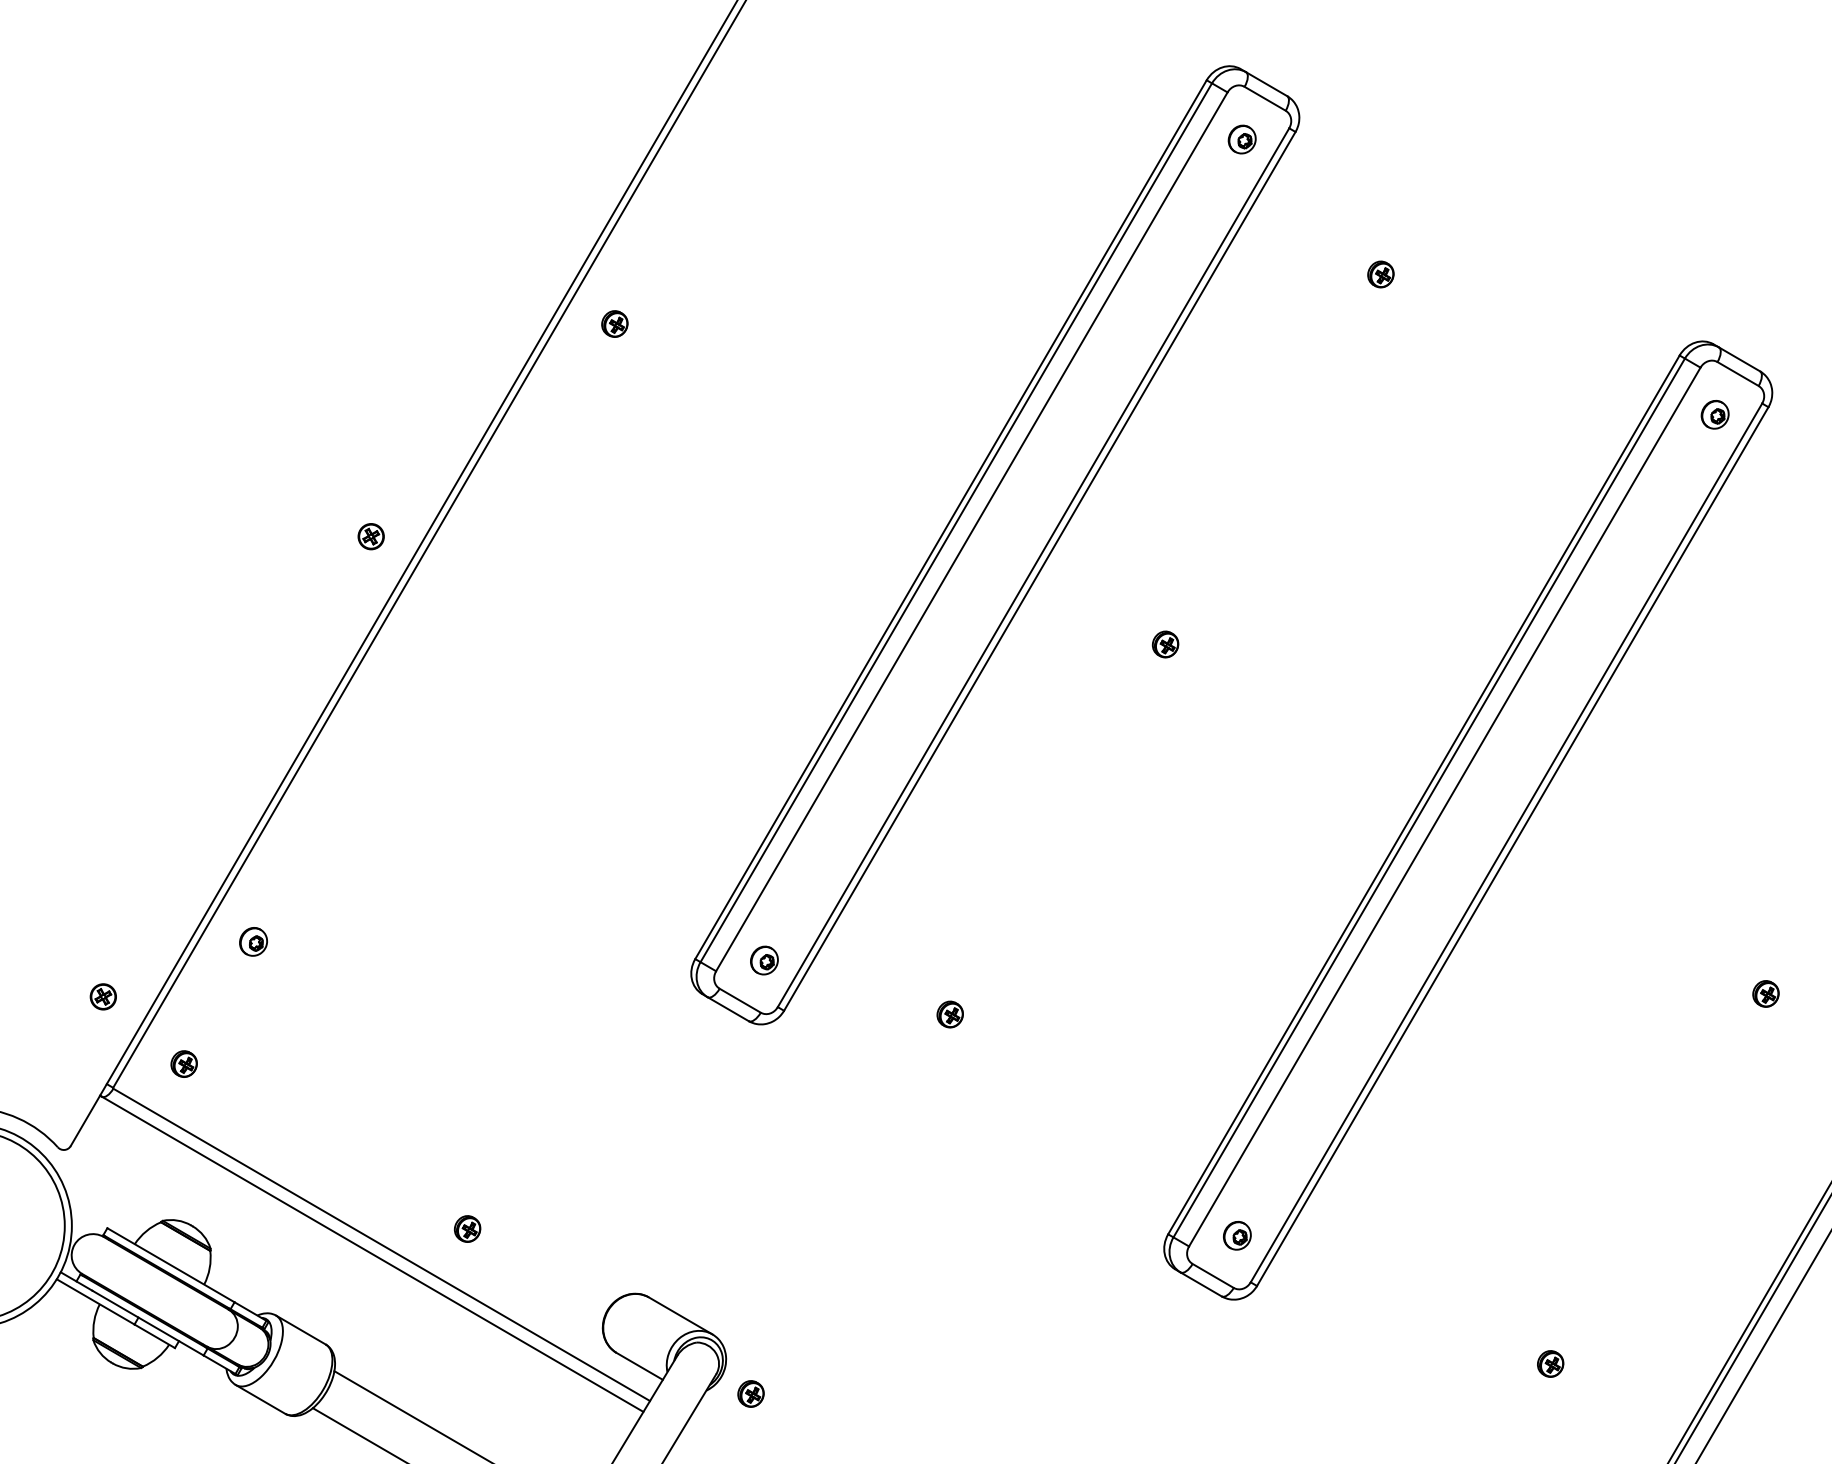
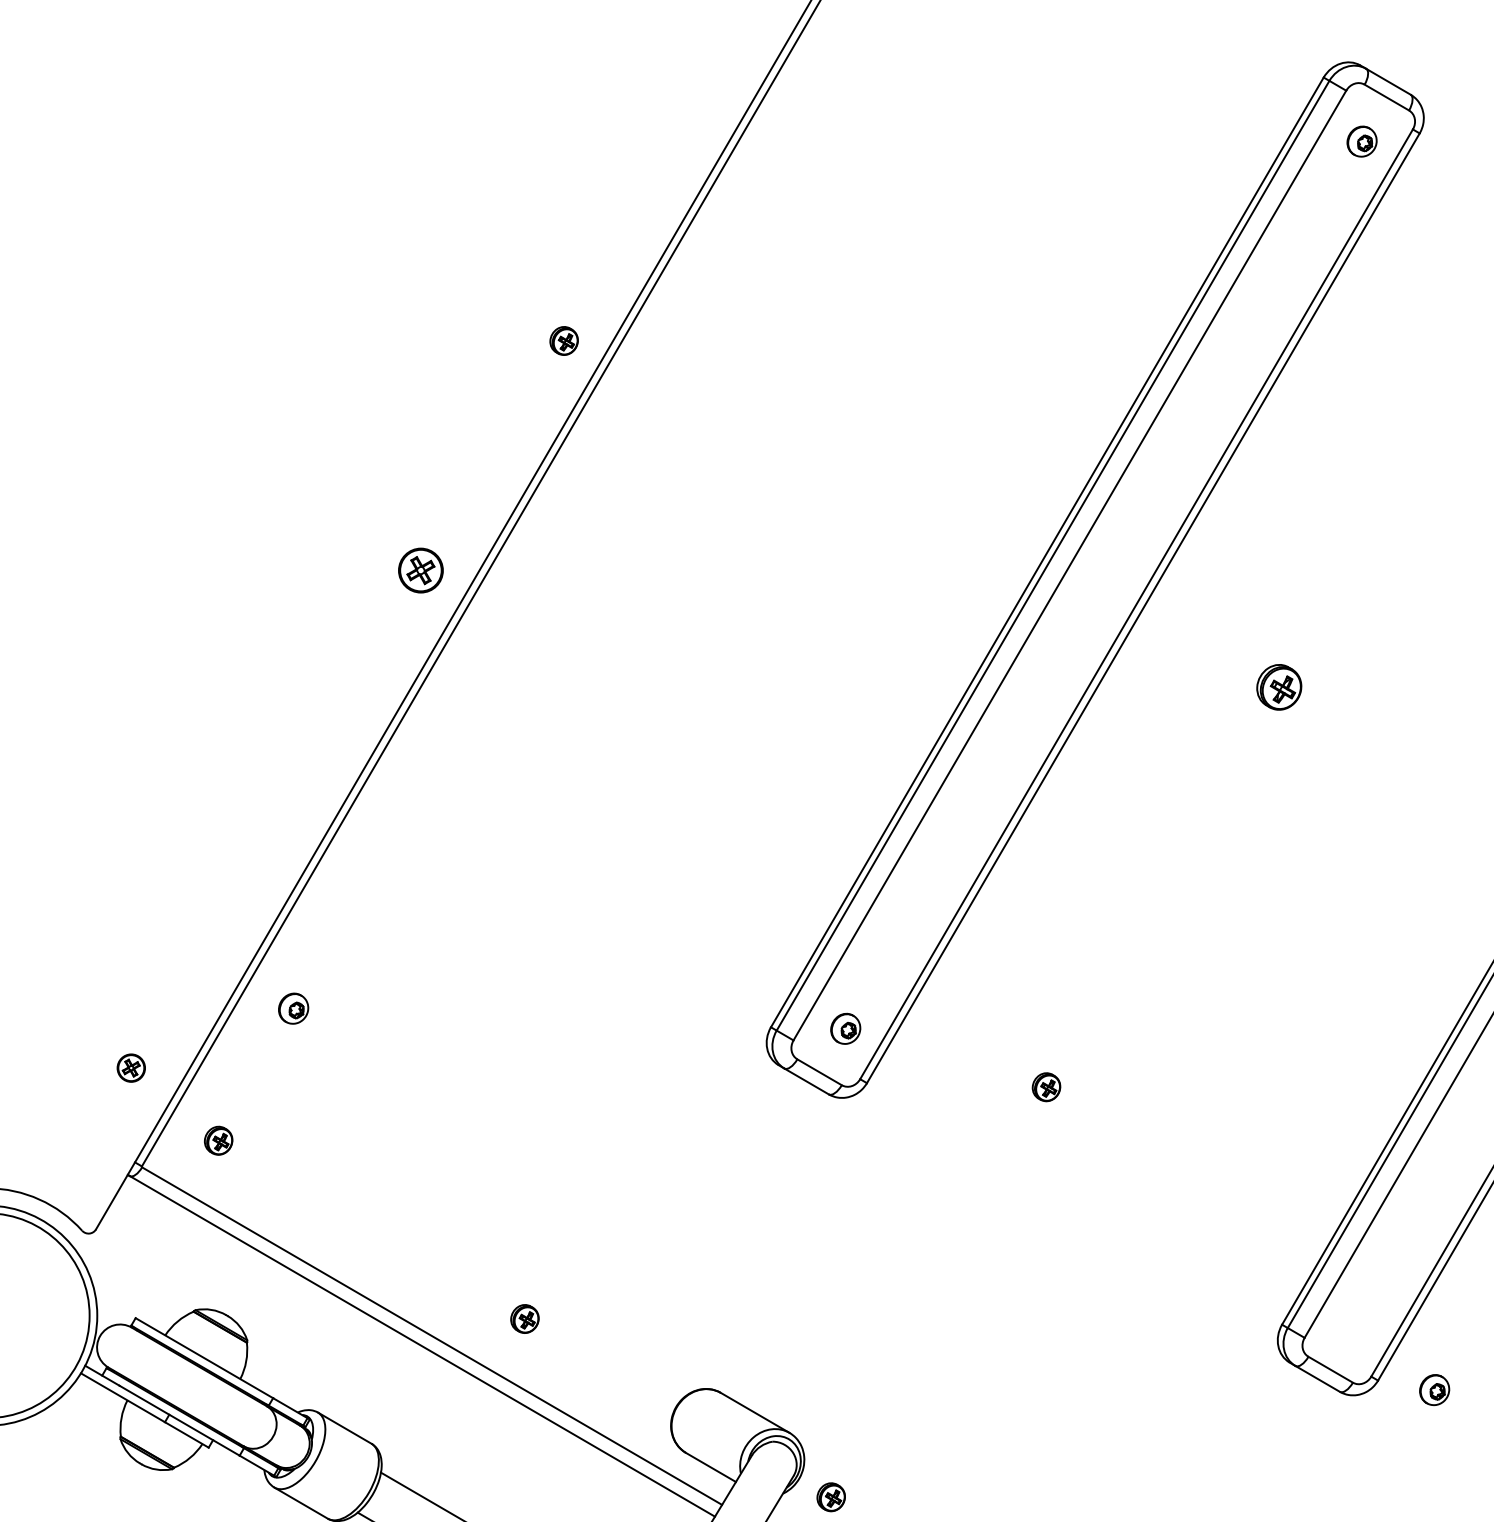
part: (614, 323) -> (563, 340), moved
part: (370, 536) -> (420, 570), size x1.6
part: (1165, 644) -> (1279, 687), size x1.6
part: (1237, 1235) -> (1434, 1389), moved

